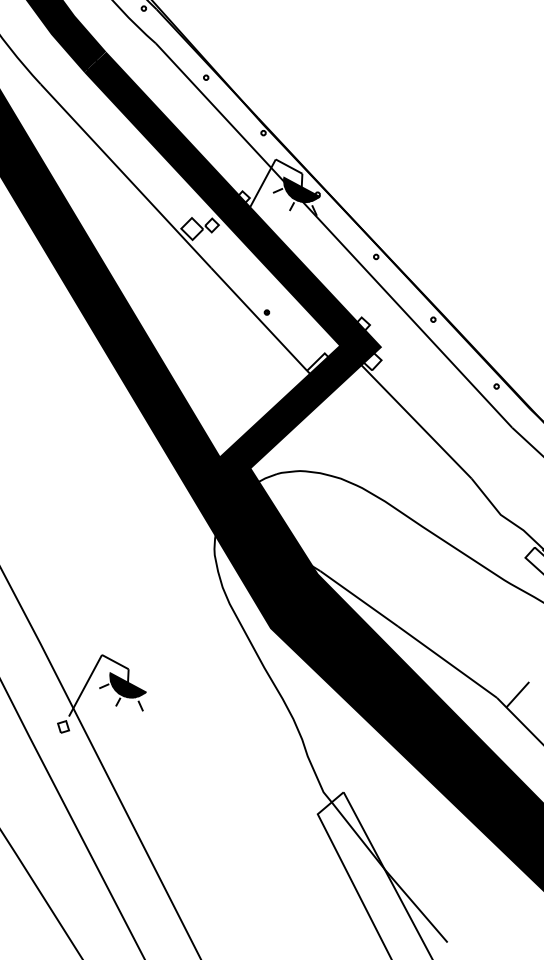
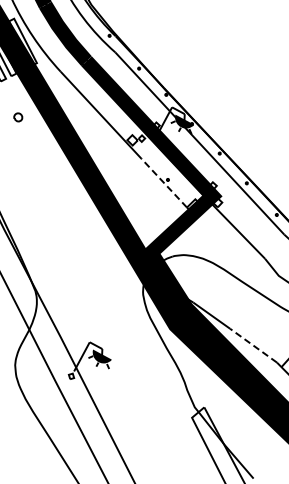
line: (257, 317) -> (163, 182), solid -> dashed
line: (447, 661) -> (253, 345), solid -> dashed

